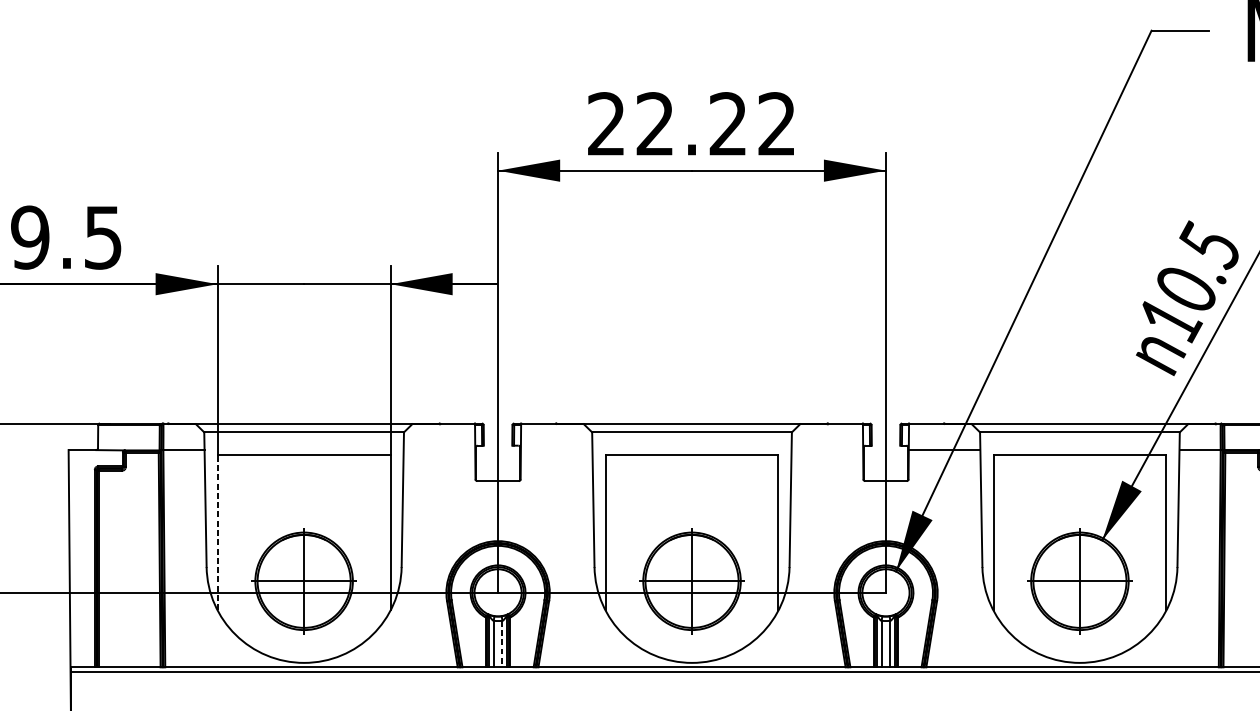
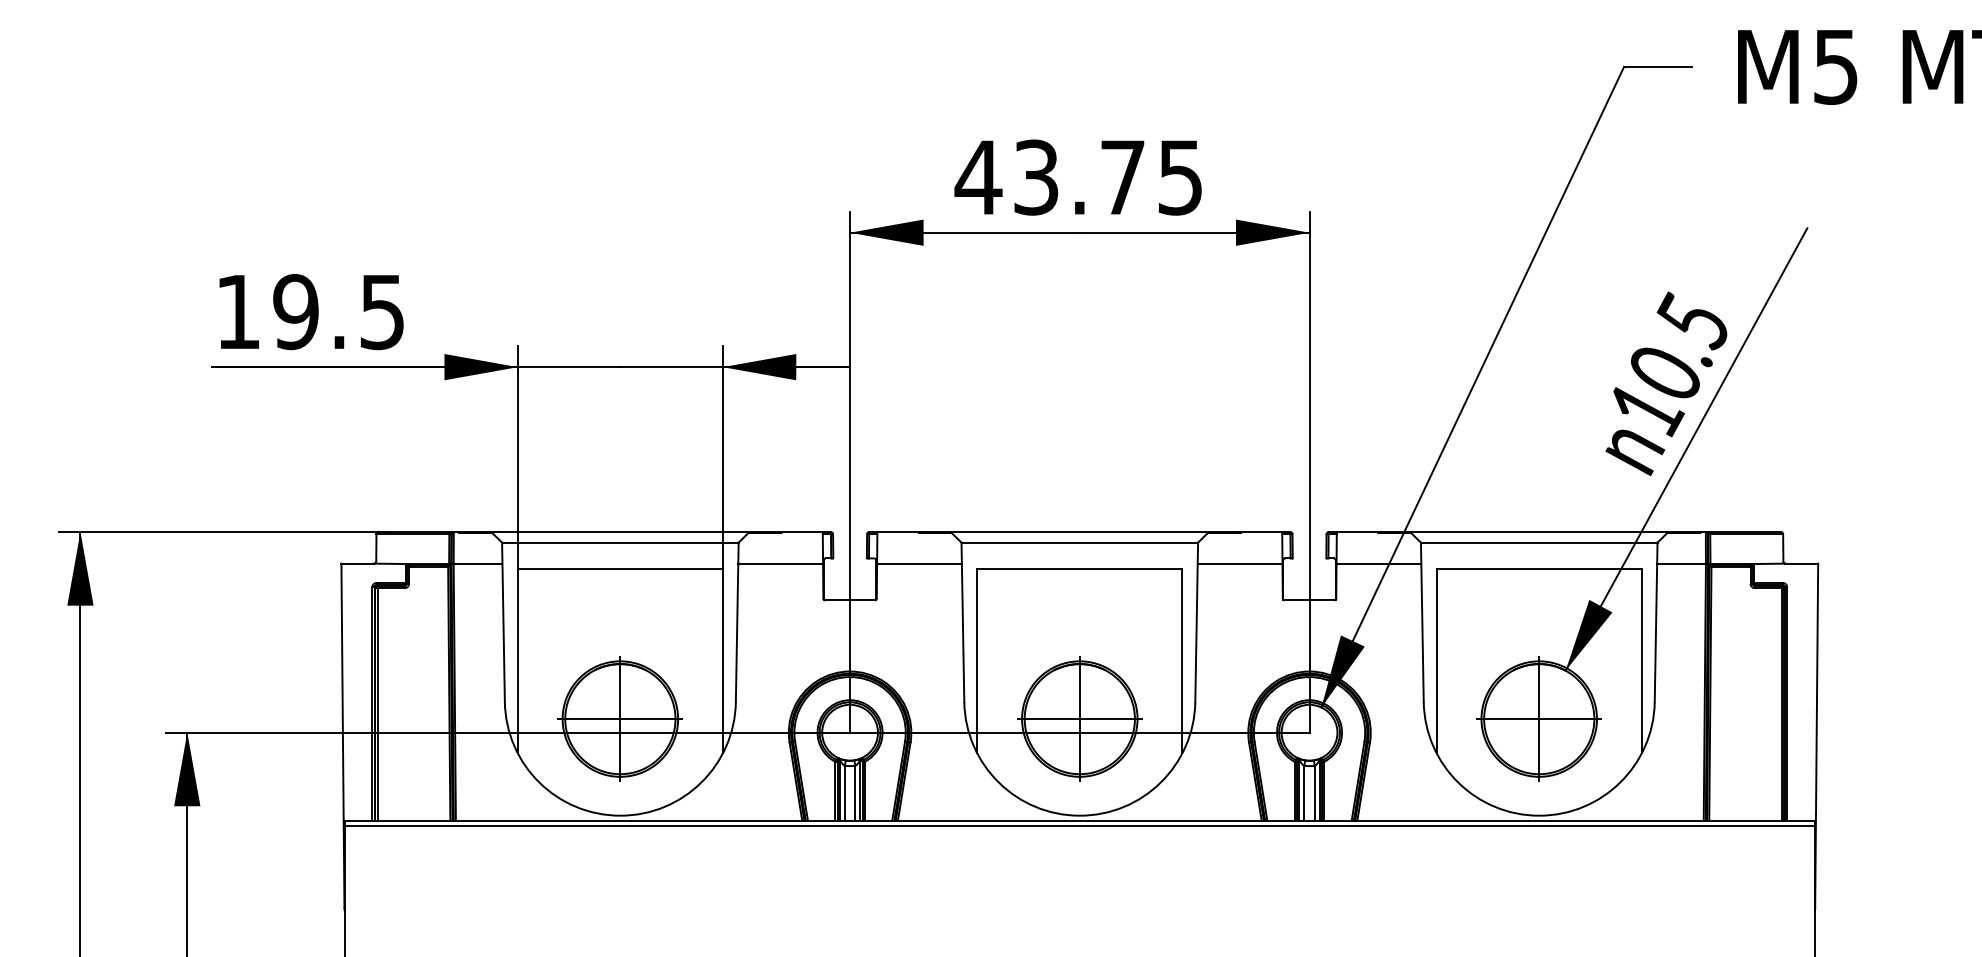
text: (690, 124) -> (1077, 177), 22.22 -> 43.75
line: (439, 449) -> (780, 563), added
line: (556, 449) -> (919, 563), added
line: (826, 449) -> (1239, 563), added
line: (217, 531) -> (517, 660), dashed -> solid
line: (502, 644) -> (855, 793), dashed -> solid

